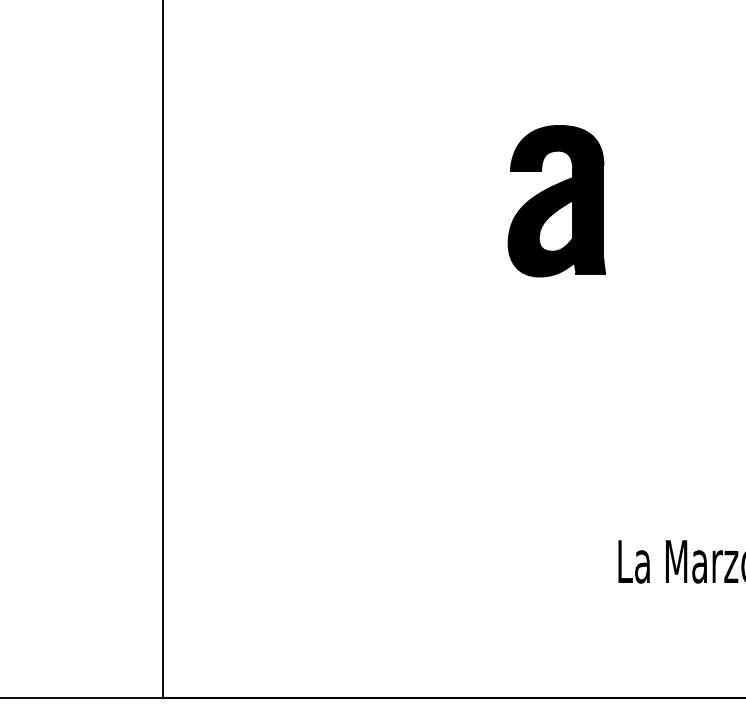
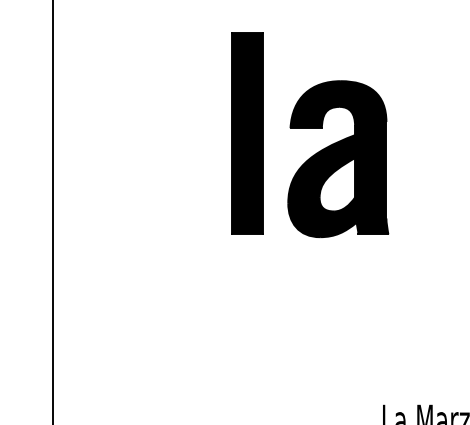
part: (431, 165) -> (247, 133), added
part: (556, 200) -> (338, 158), size x1.43

